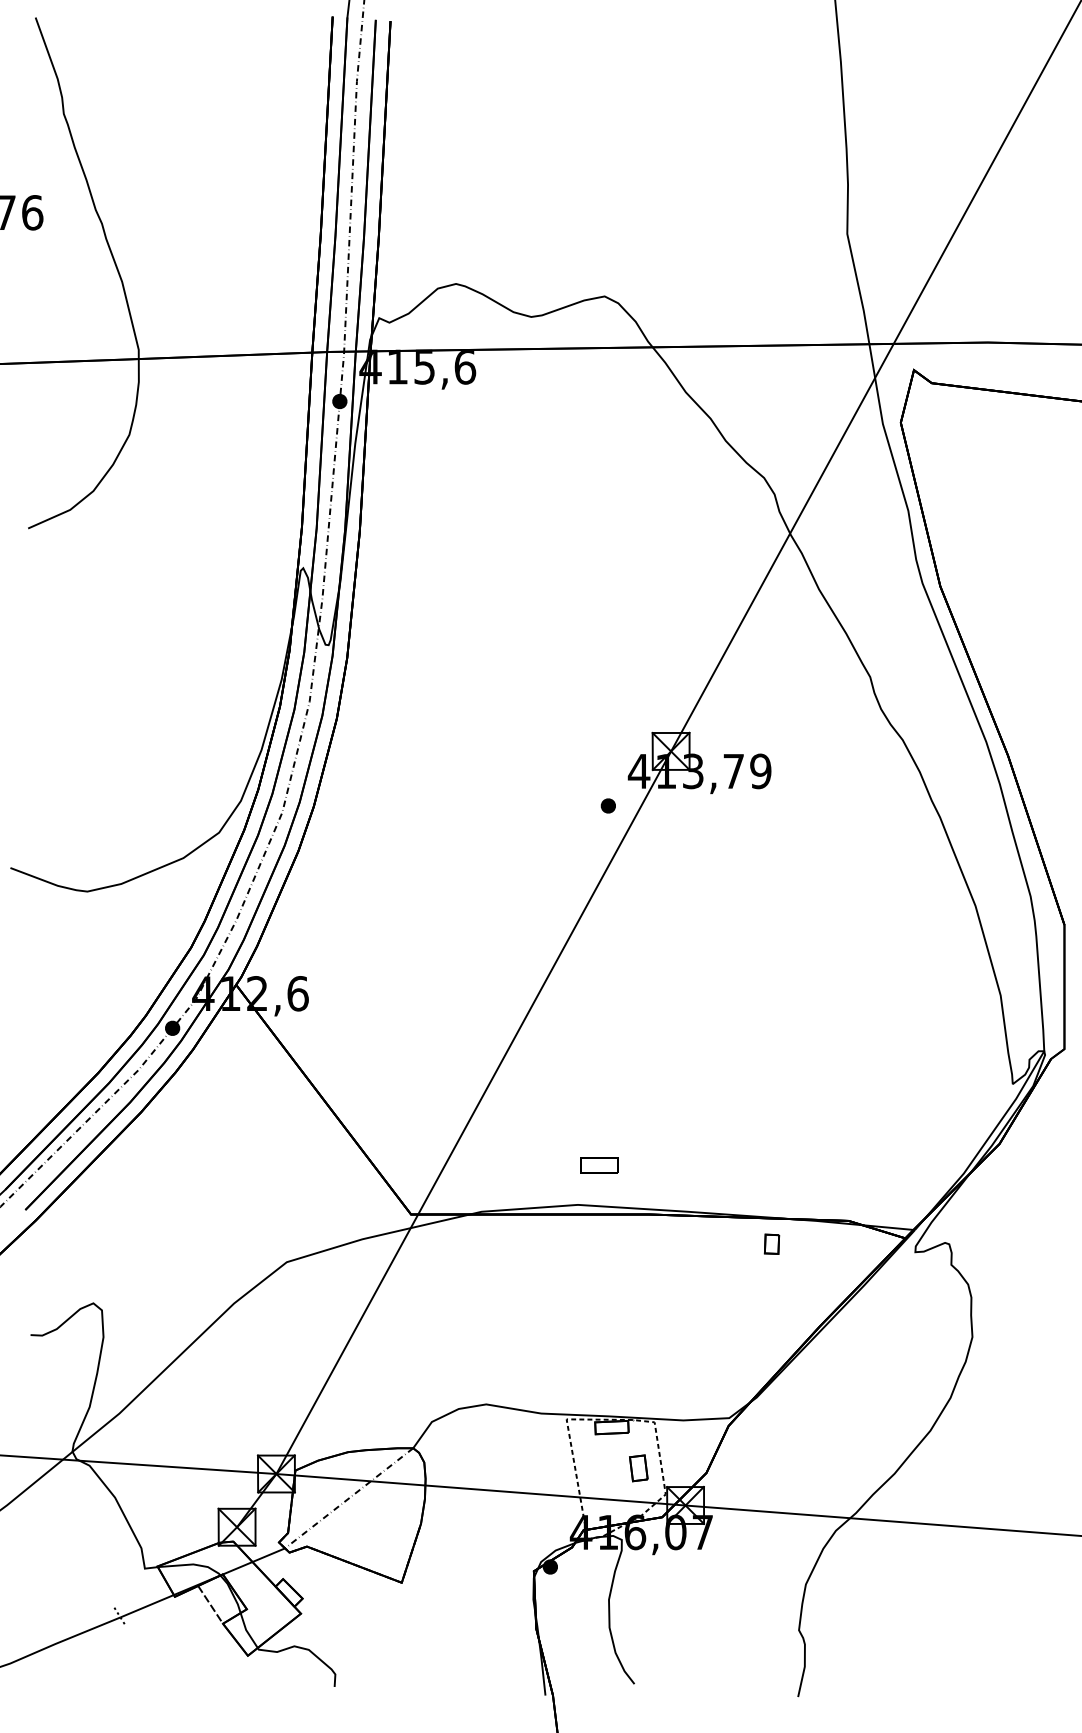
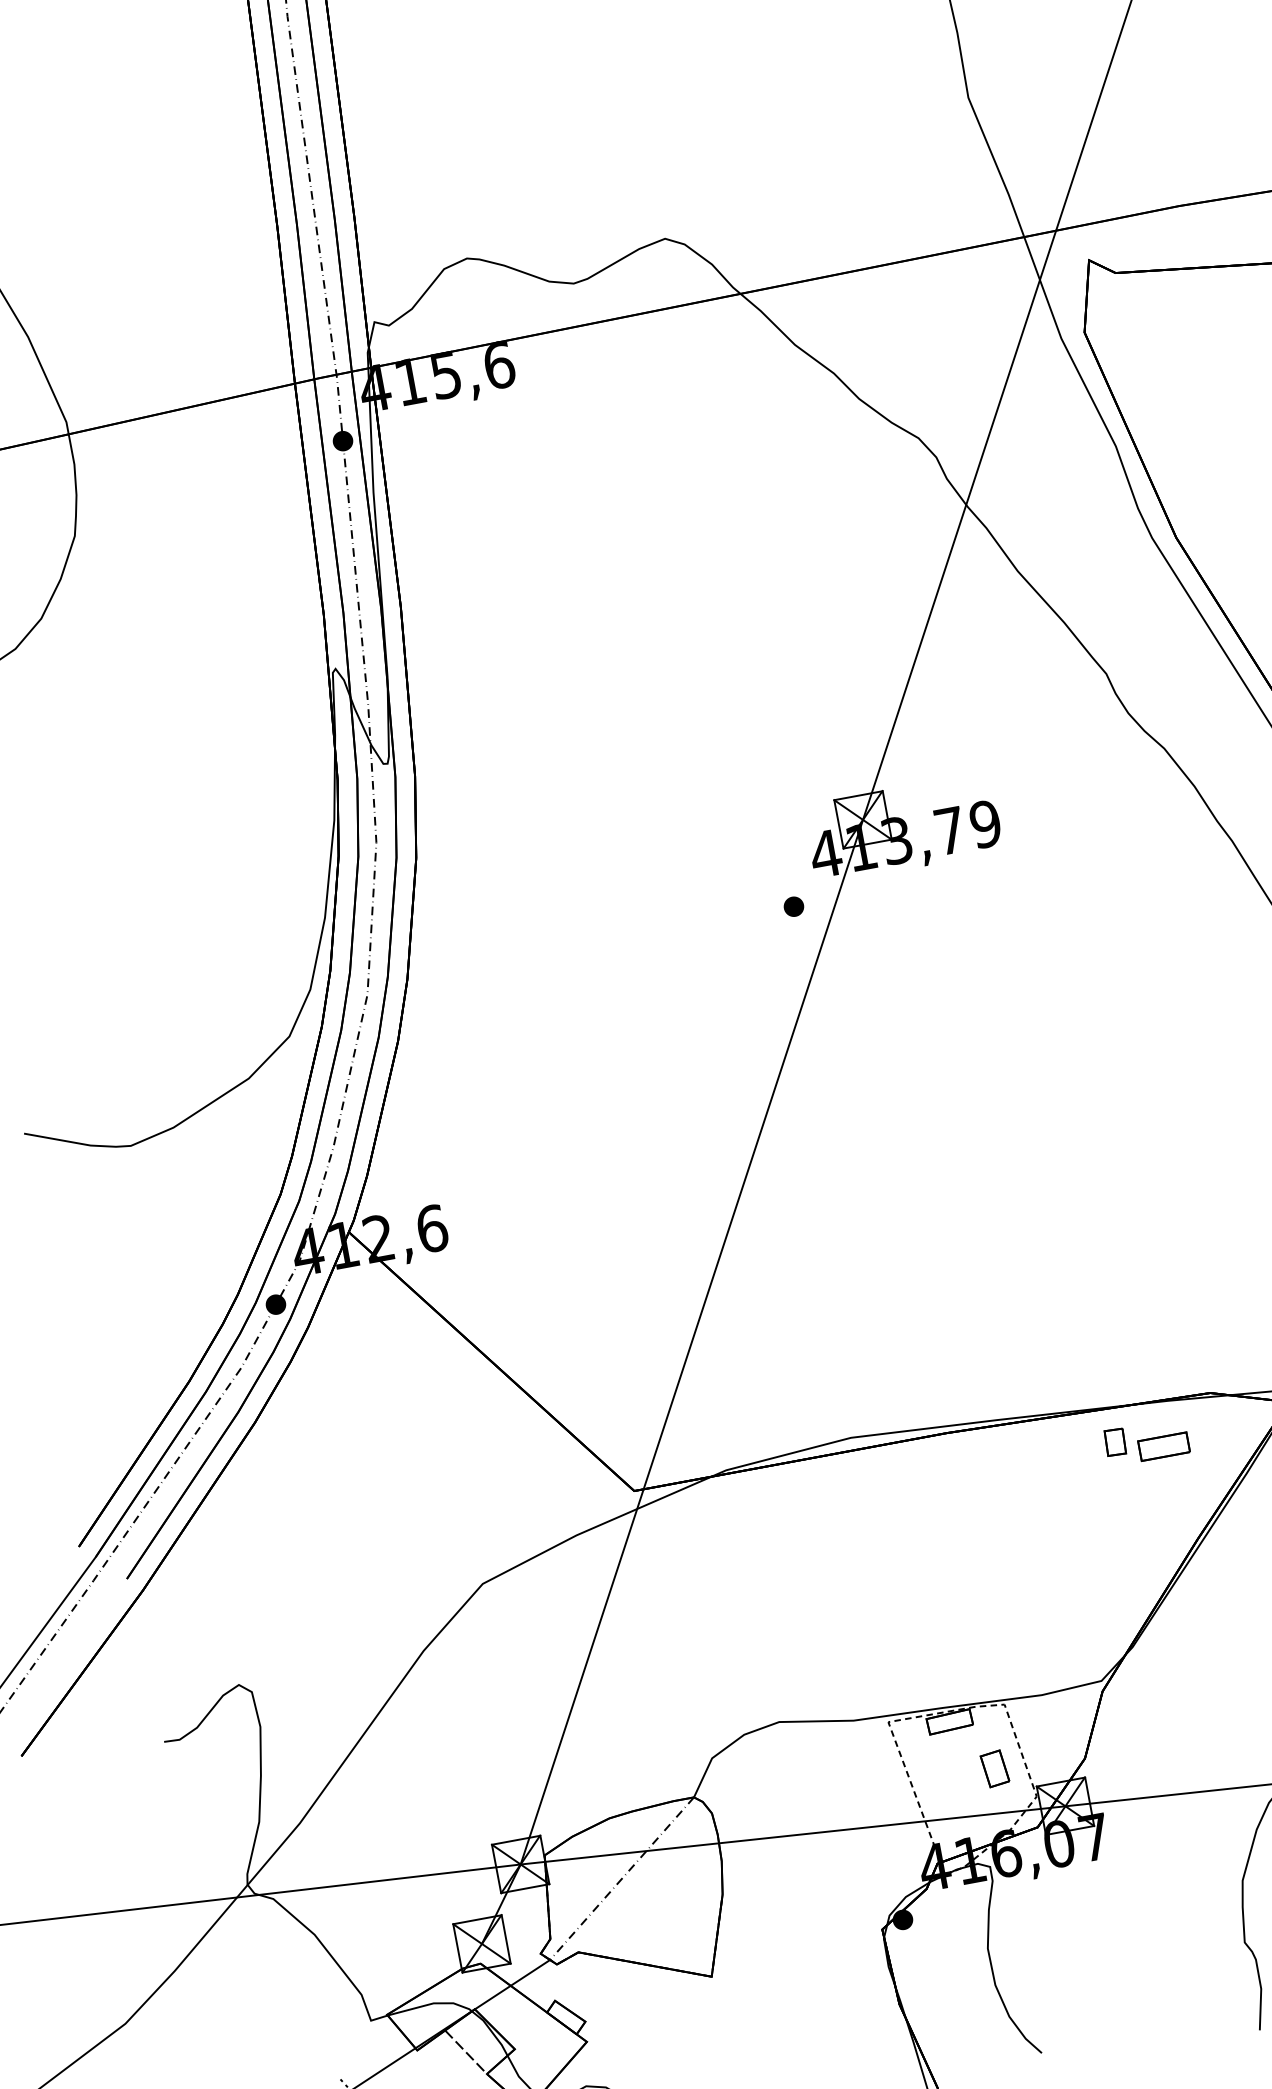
part: (599, 1165) -> (1164, 1447), moved

